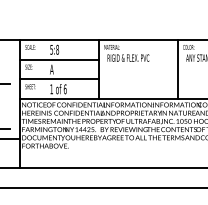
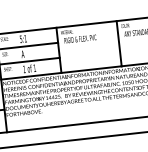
text: (57, 49) -> (25, 38), 5:8 -> 5:1
text: (64, 89) -> (34, 68), 6 -> 1

